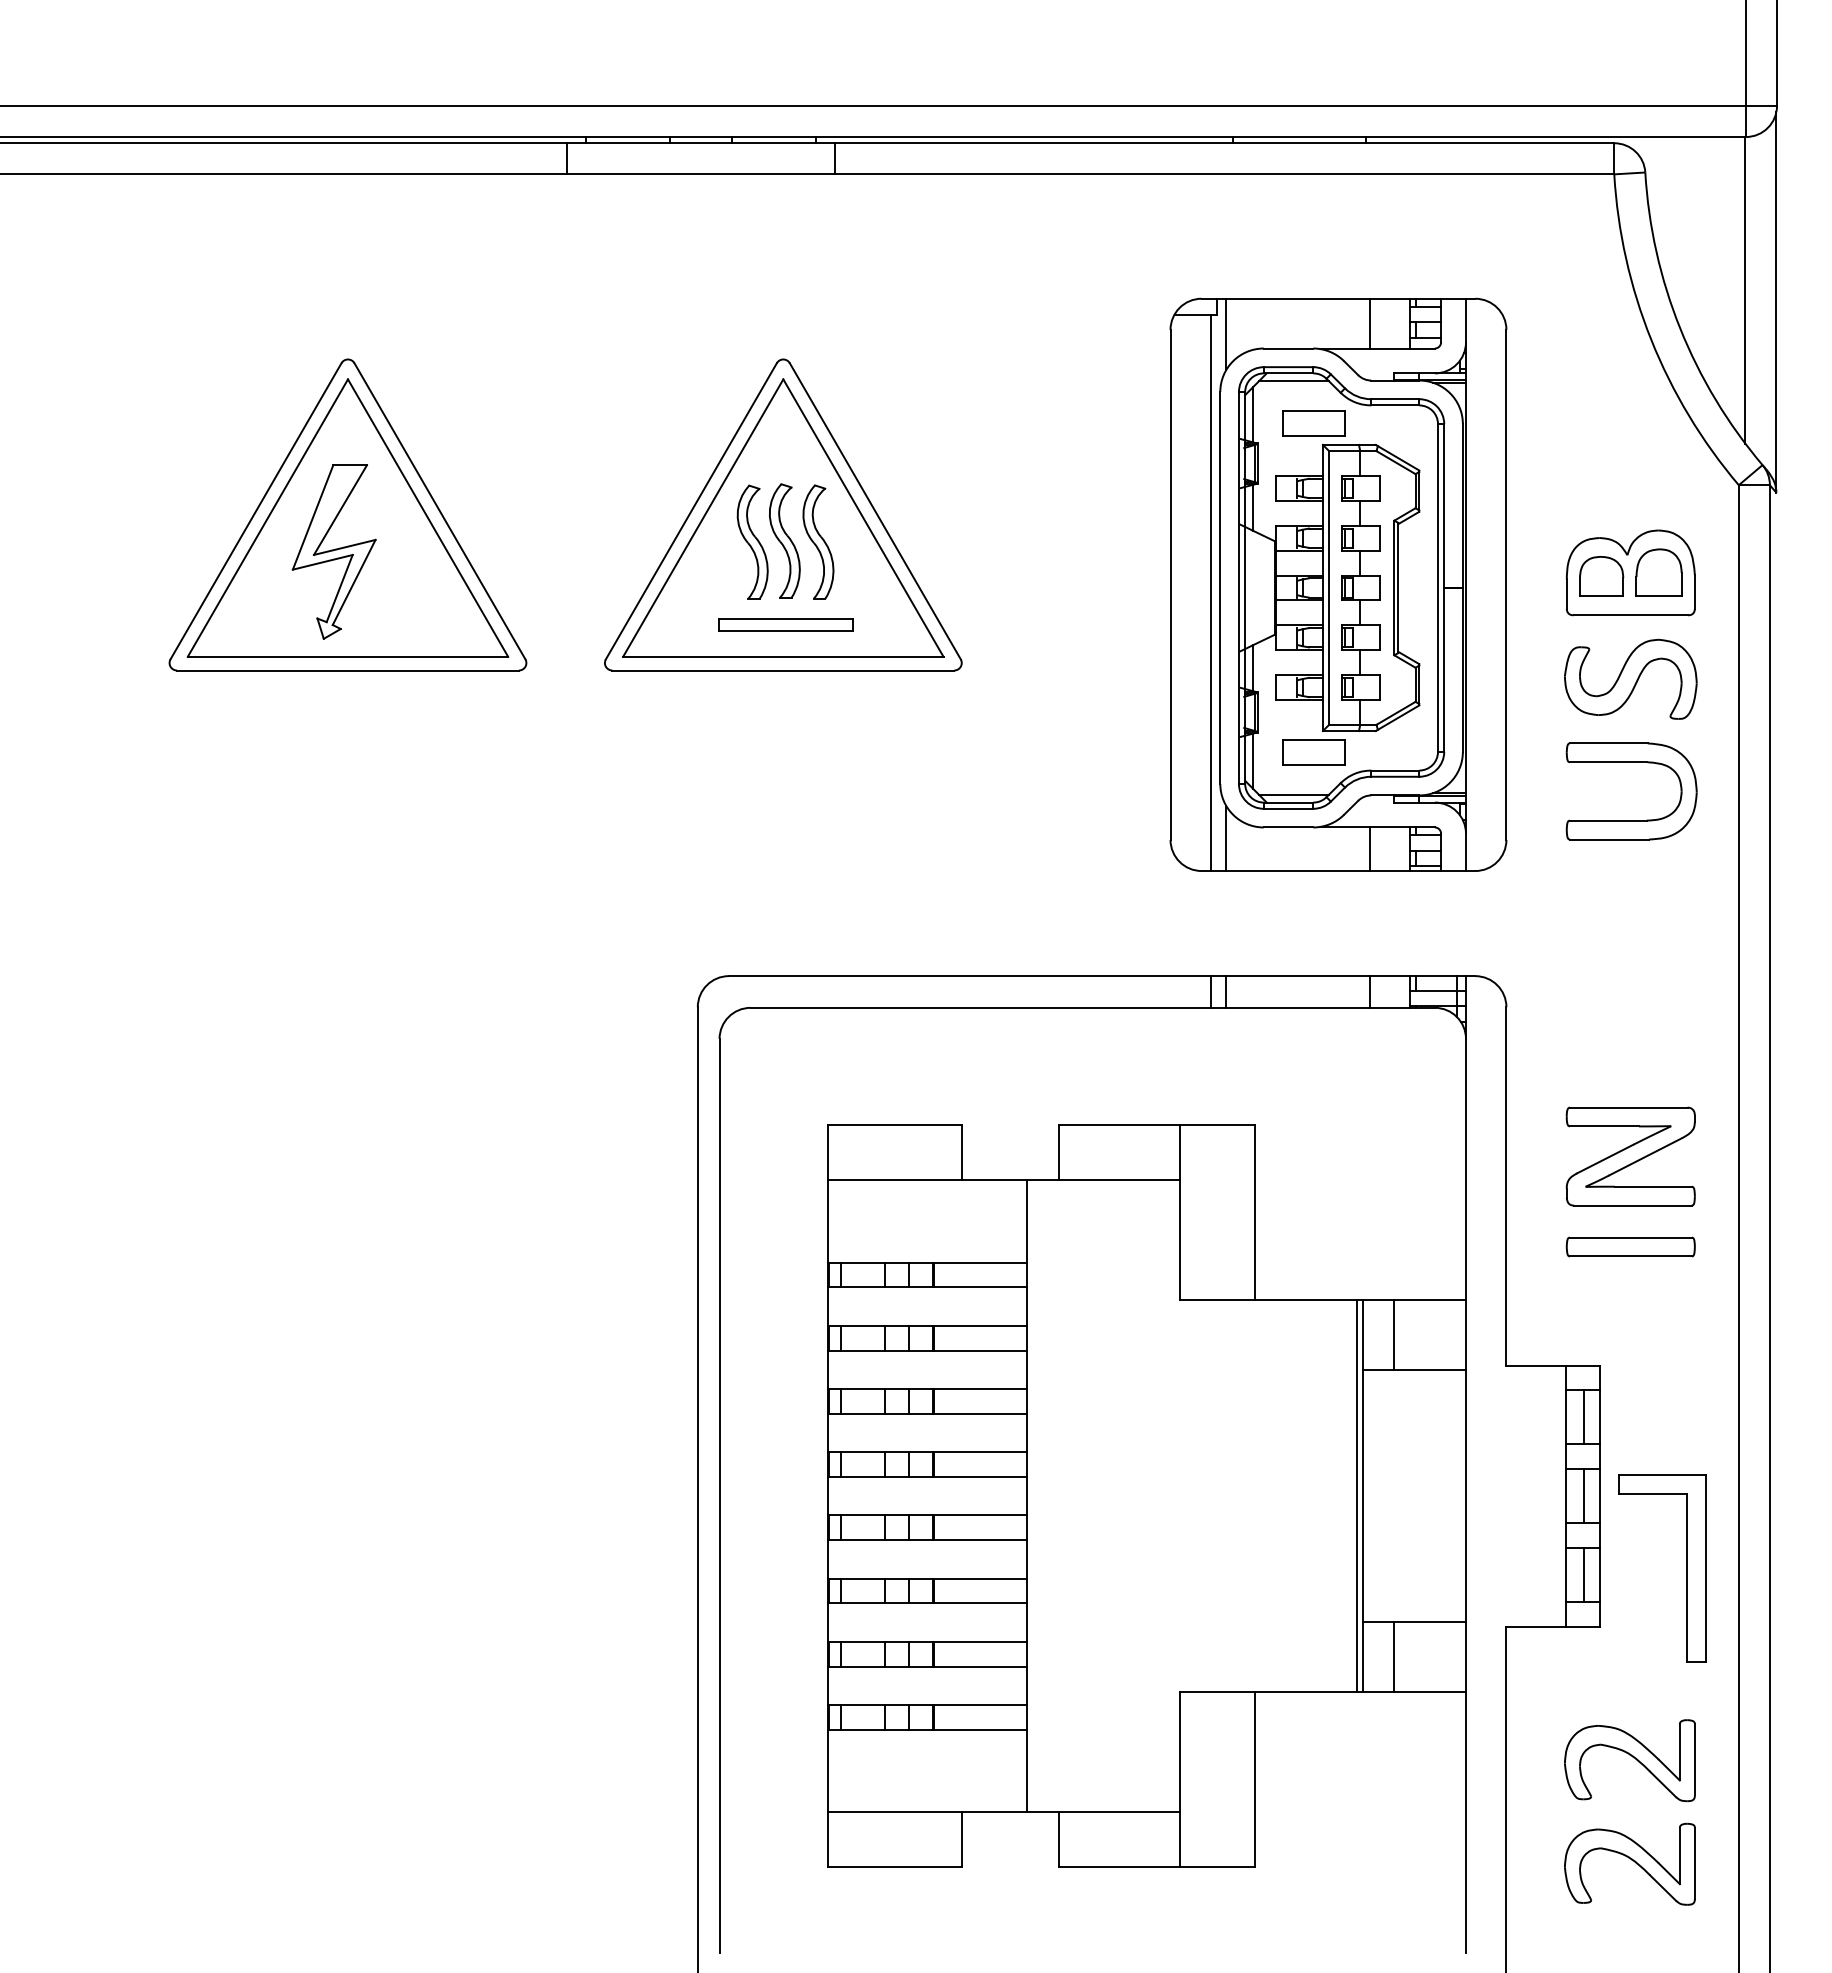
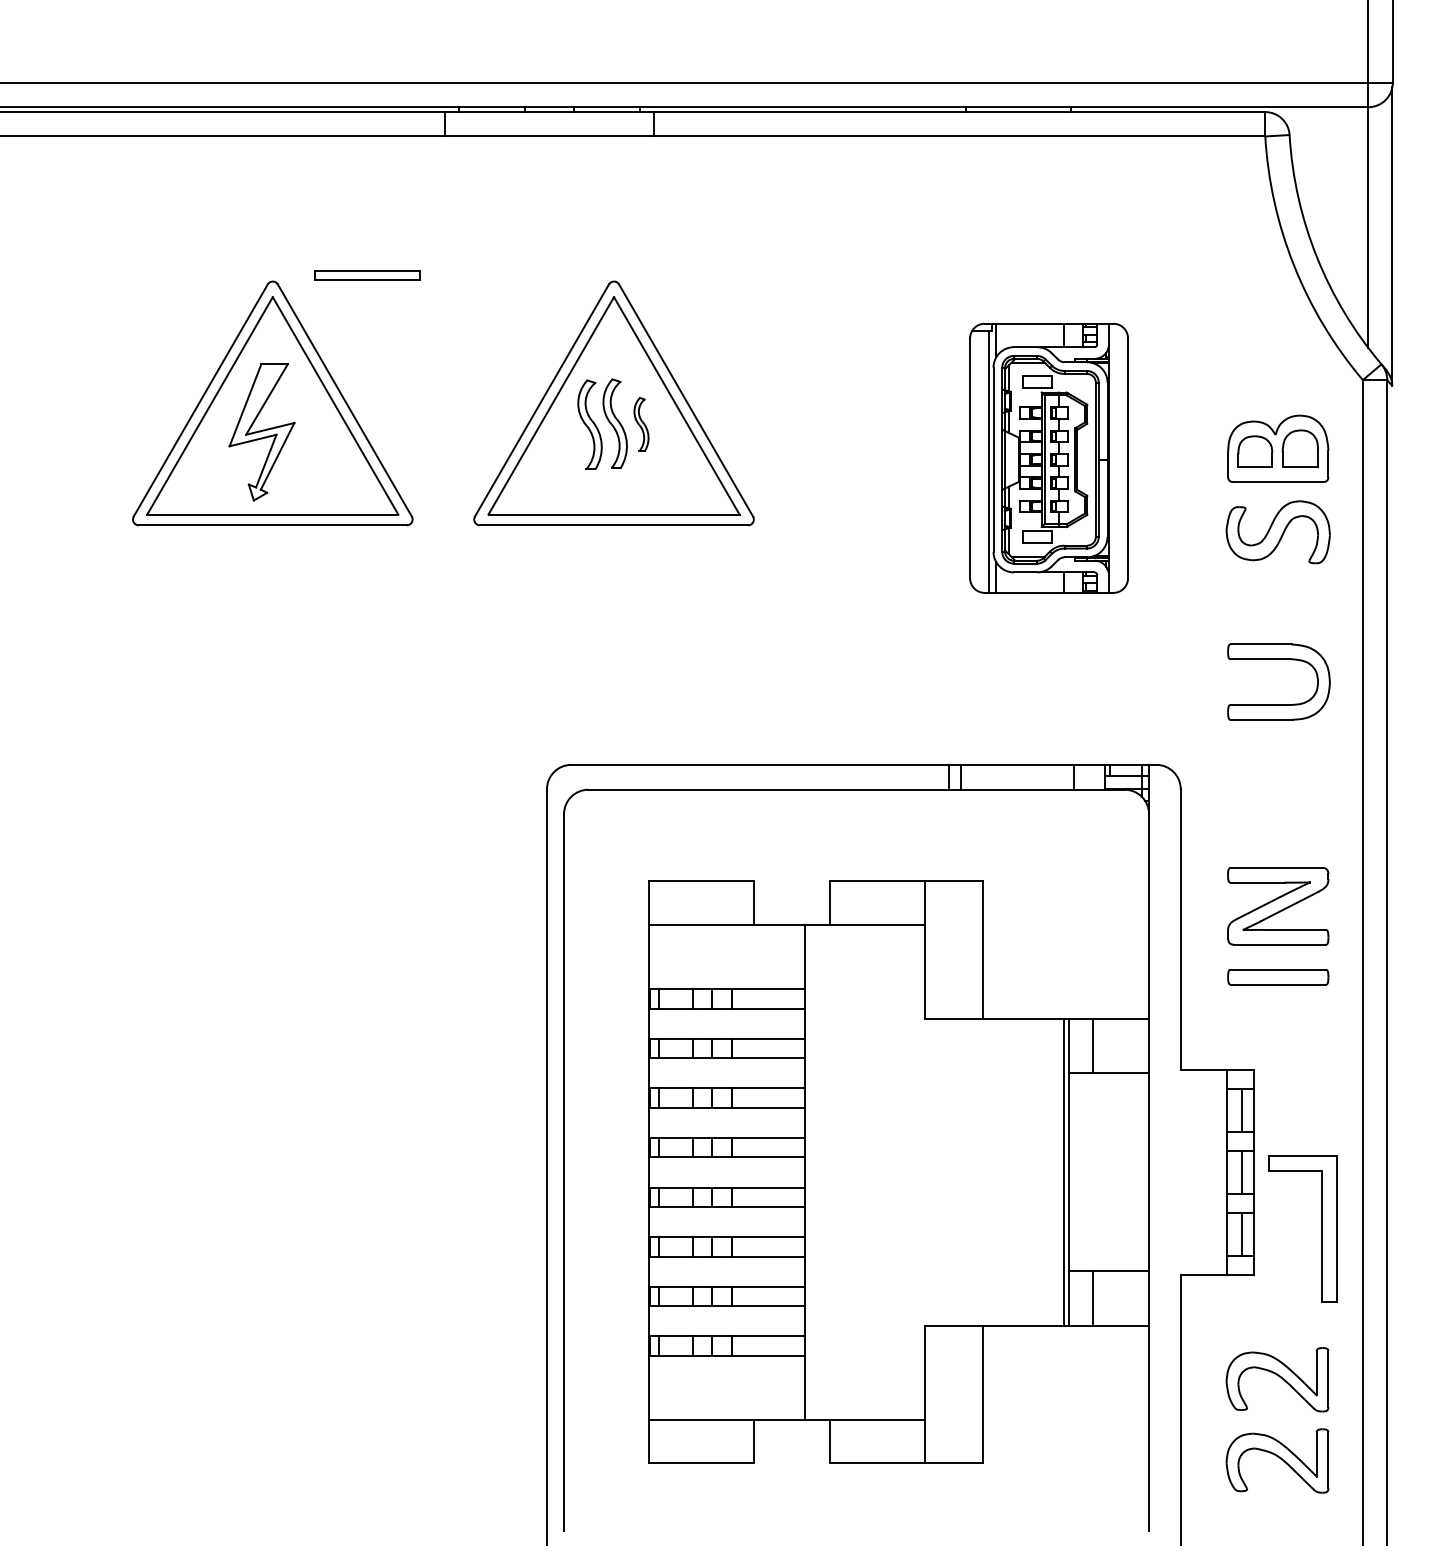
part: (818, 541) -> (641, 424), size x0.6
part: (1337, 585) -> (1048, 458), size x0.6
part: (785, 624) -> (367, 275), moved
part: (1631, 762) -> (1278, 659), moved

